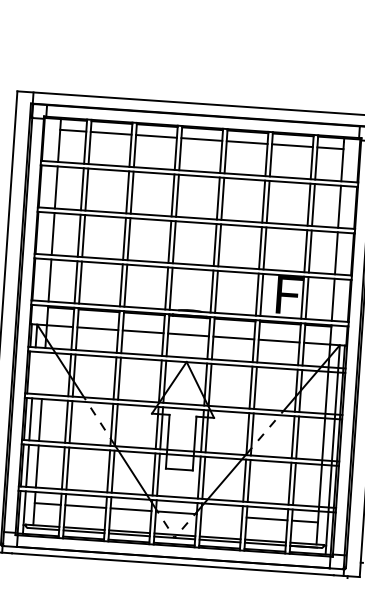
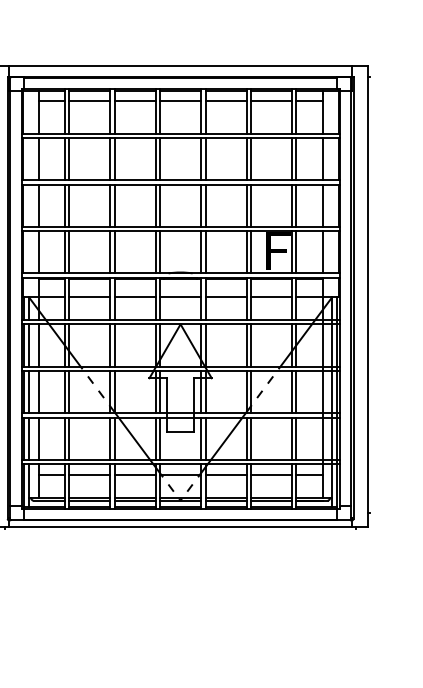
line: (33, 372) -> (28, 345), added
line: (43, 373) -> (38, 345), added
line: (221, 515) -> (225, 475), added

